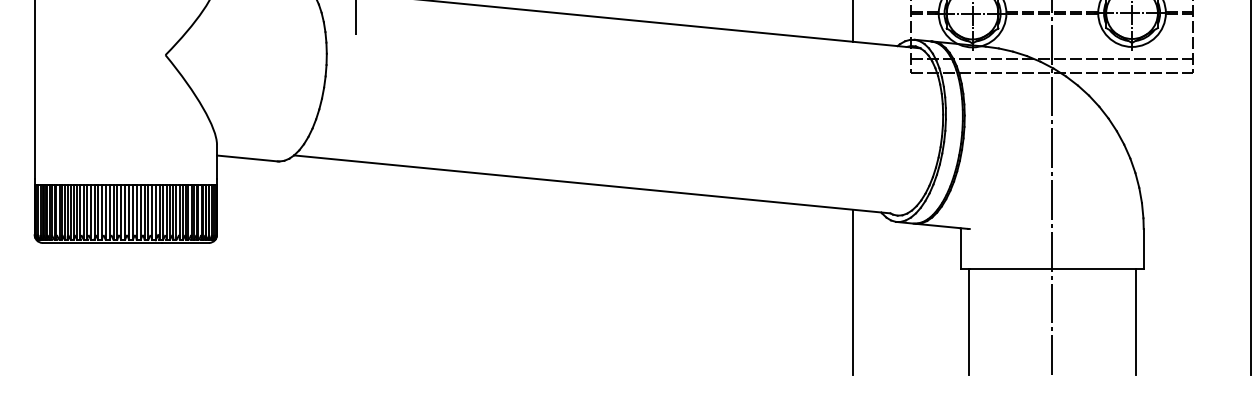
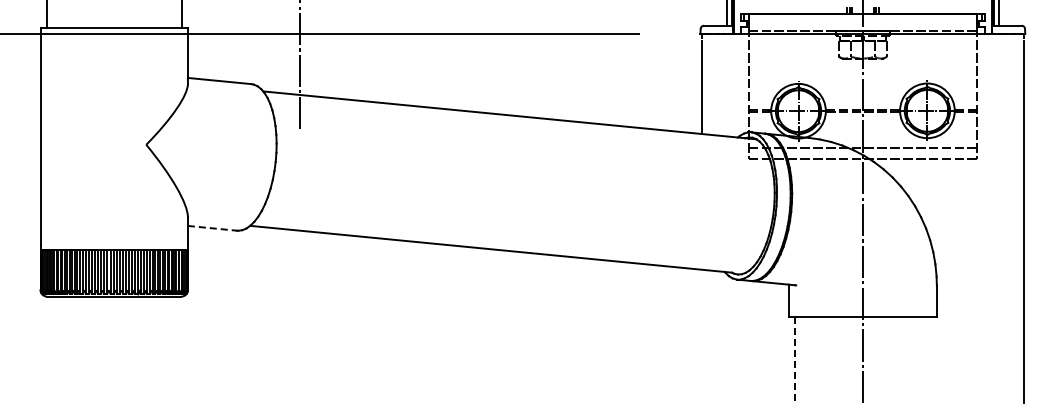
line: (247, 158) -> (212, 228), solid -> dashed
line: (853, 292) -> (702, 336), removed
line: (968, 322) -> (795, 360), solid -> dashed
line: (1135, 322) -> (930, 360), removed

